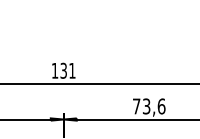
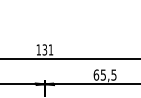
text: (148, 105) -> (104, 74), 73,6 -> 65,5

